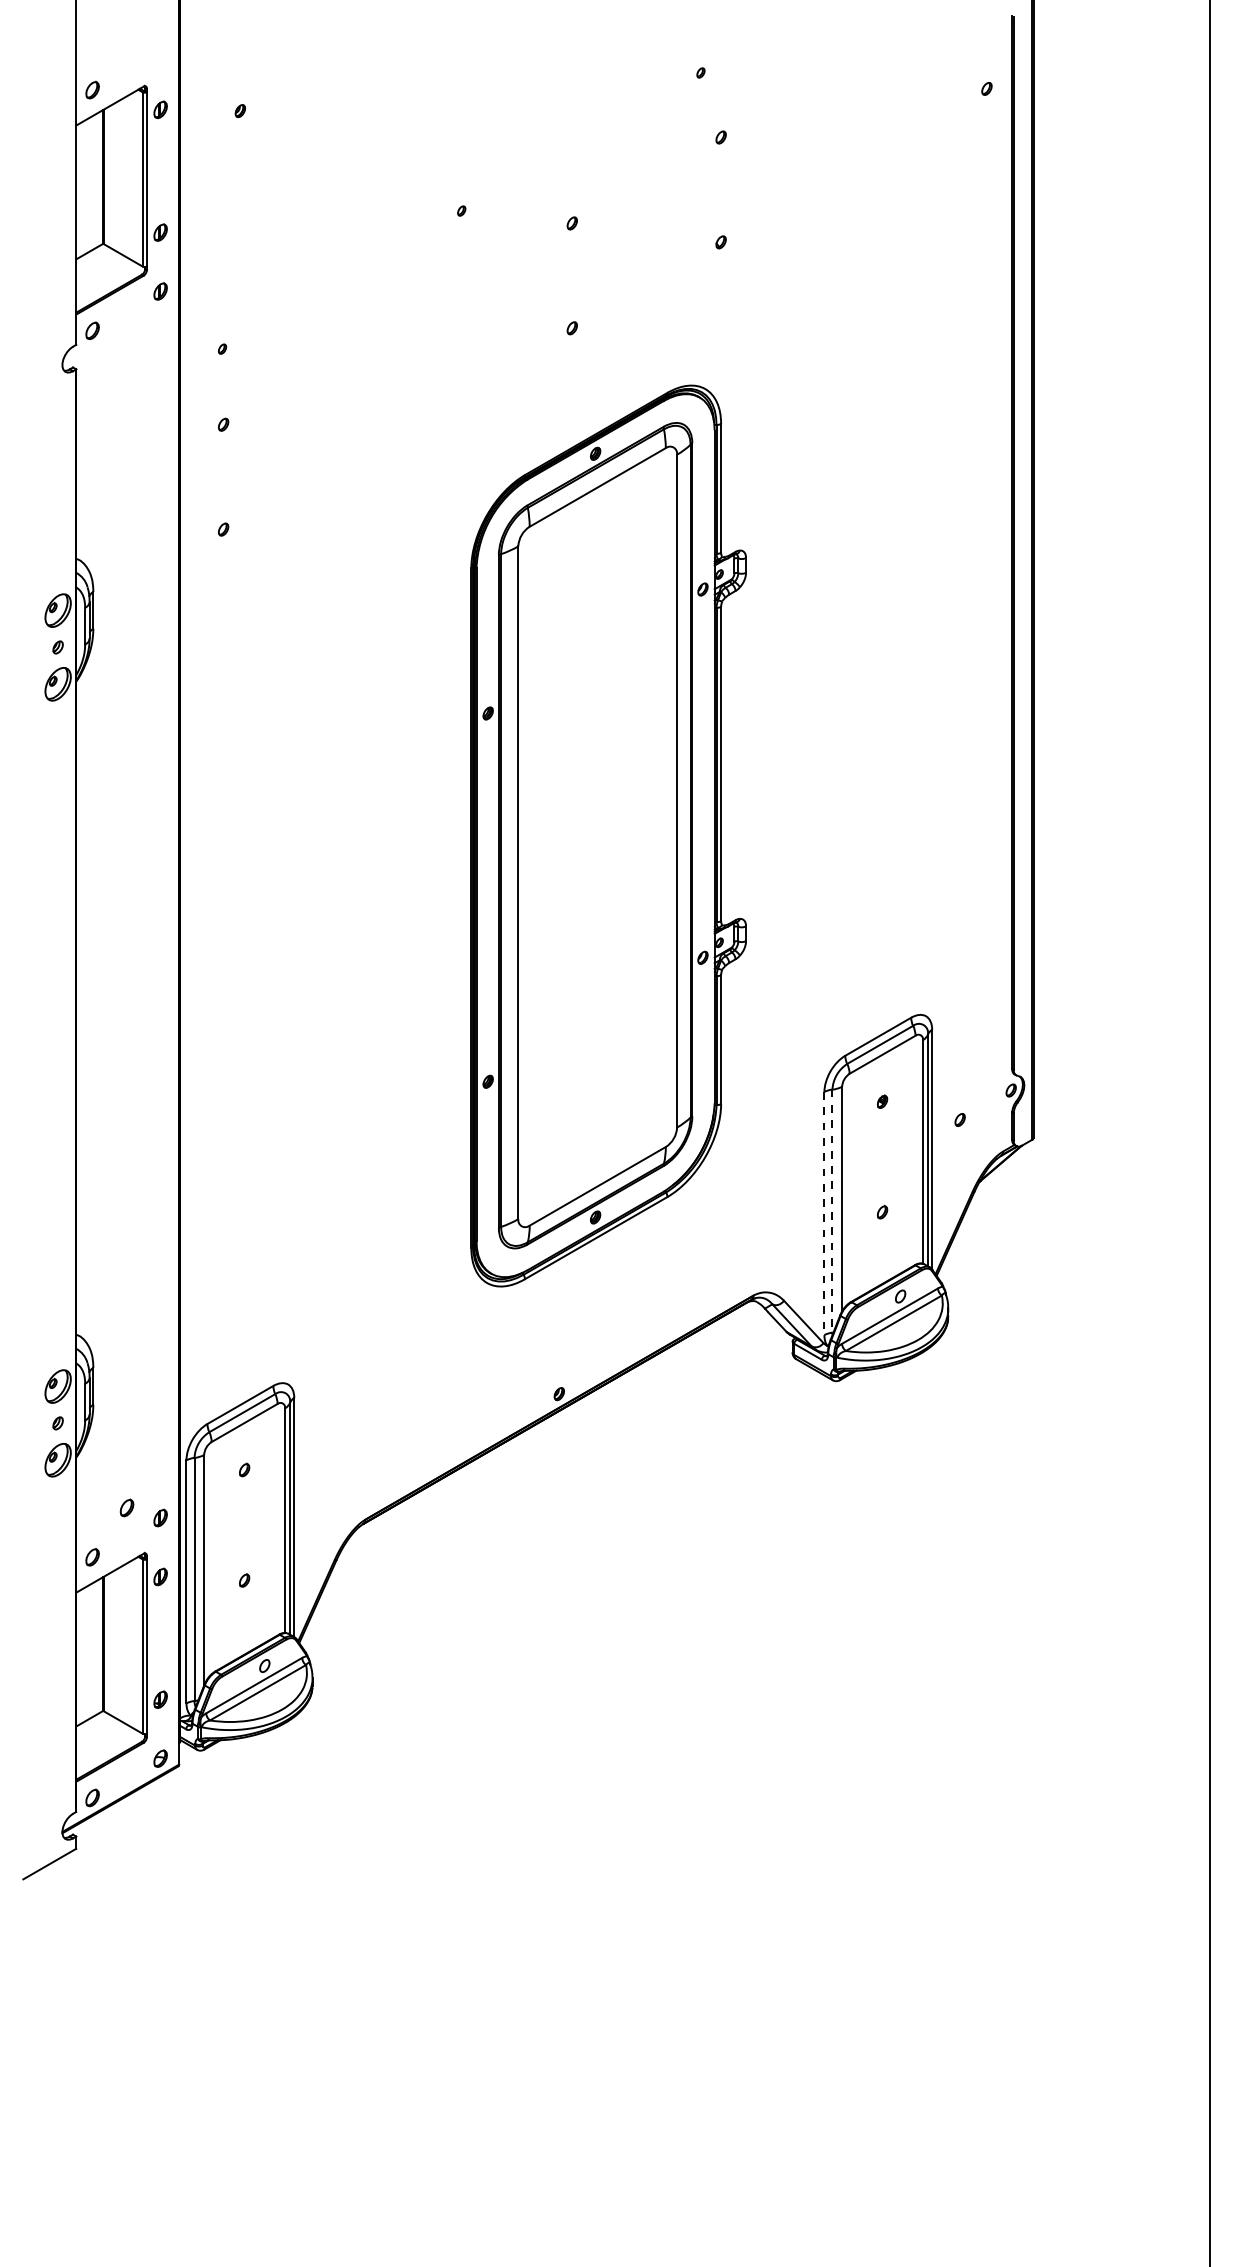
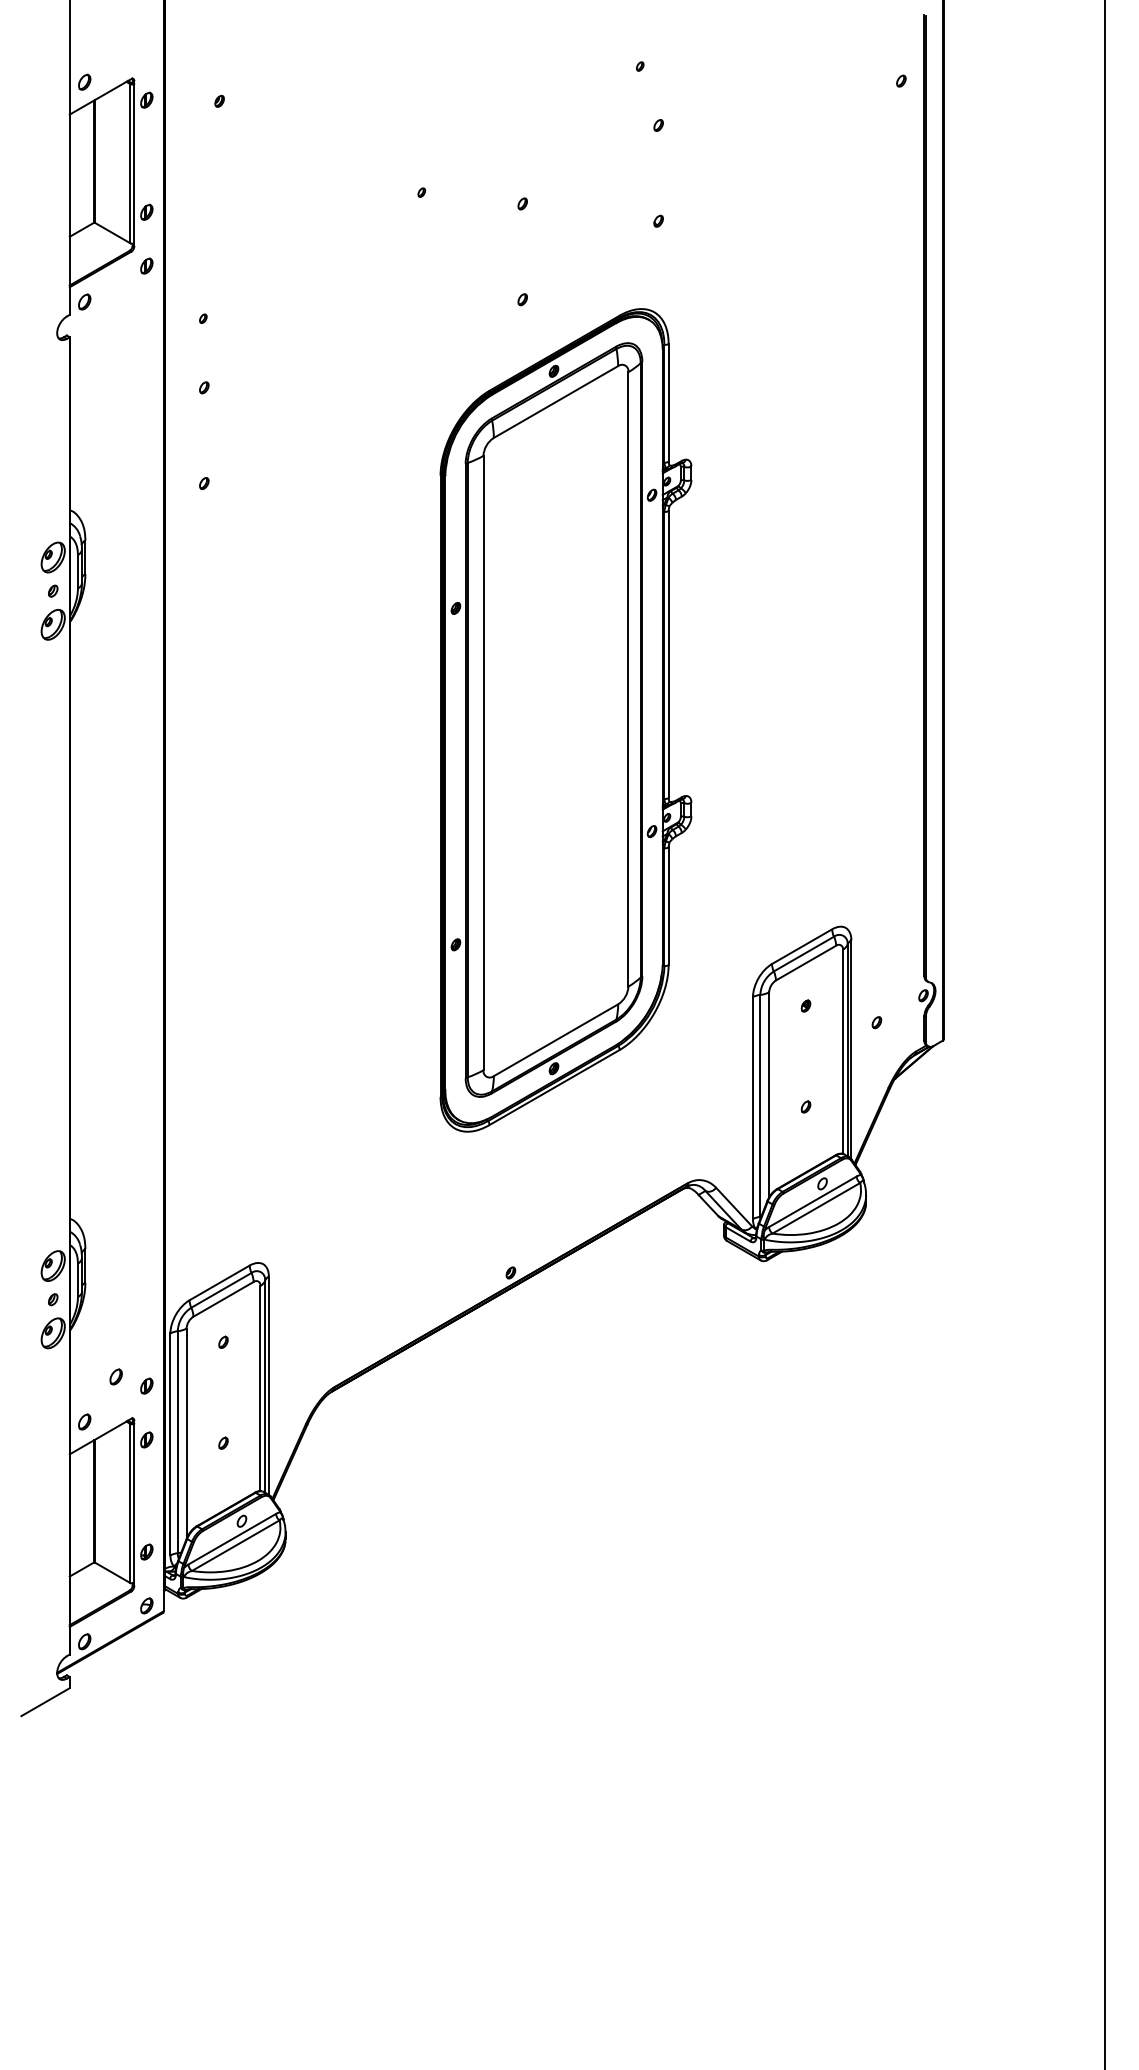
part: (608, 836) -> (565, 720), moved
line: (832, 1210) -> (760, 1105), dashed -> solid
line: (823, 1213) -> (752, 1108), dashed -> solid

